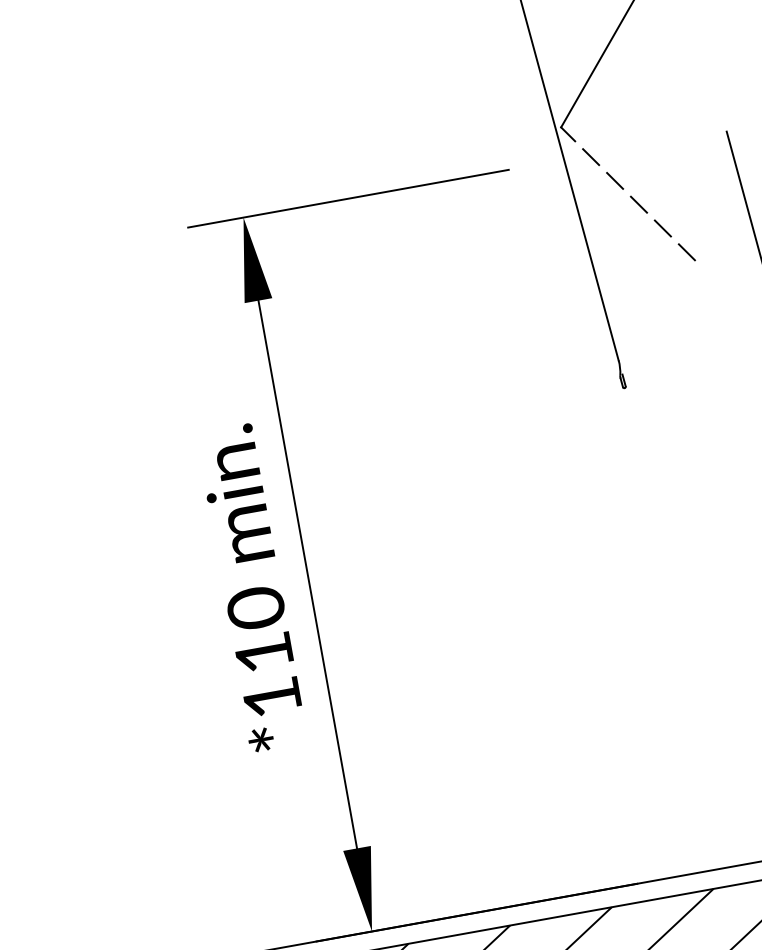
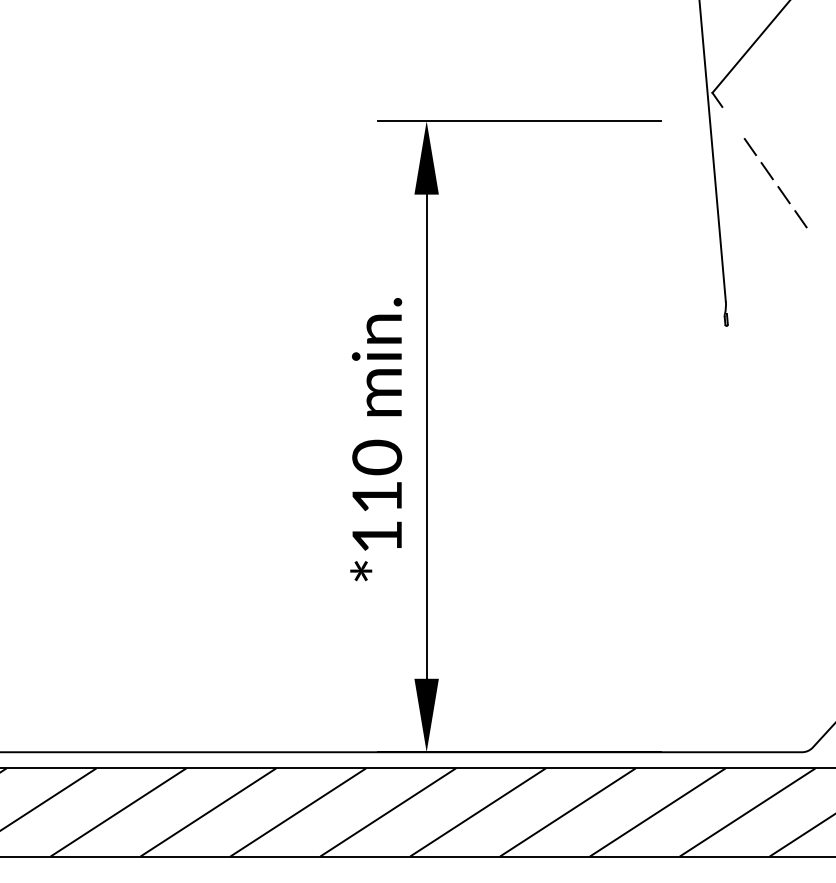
line: (590, 156) -> (733, 122), removed

